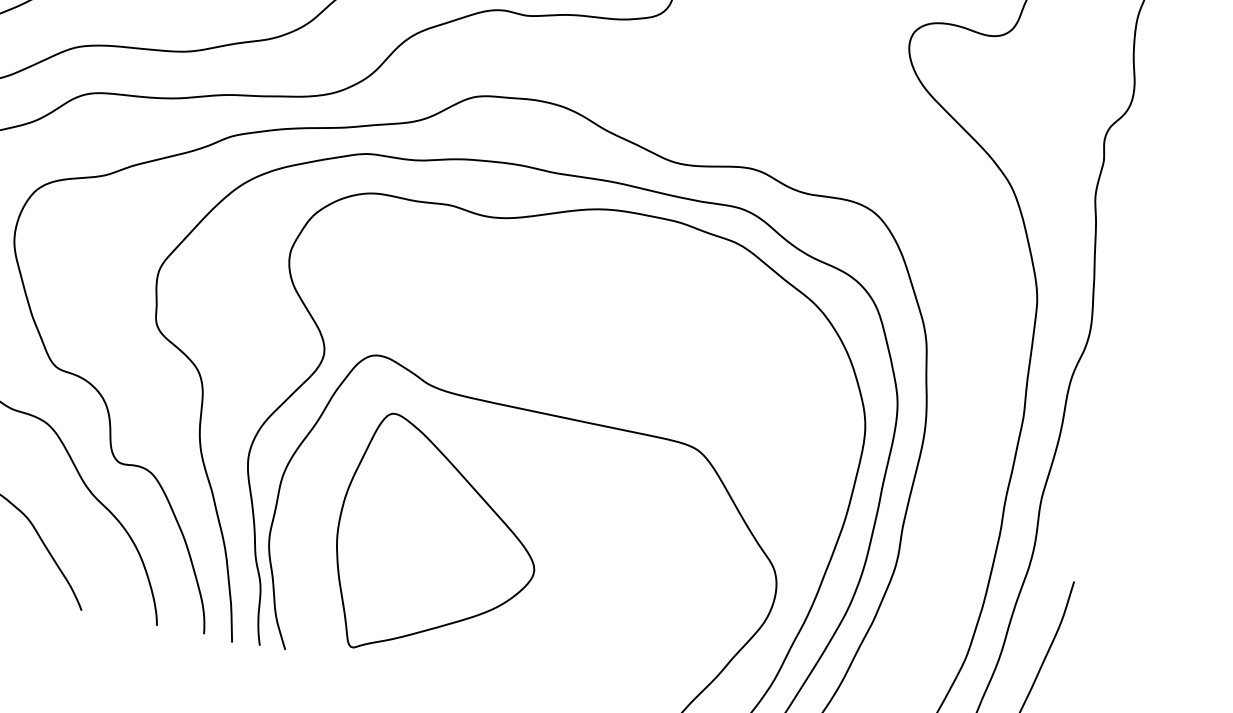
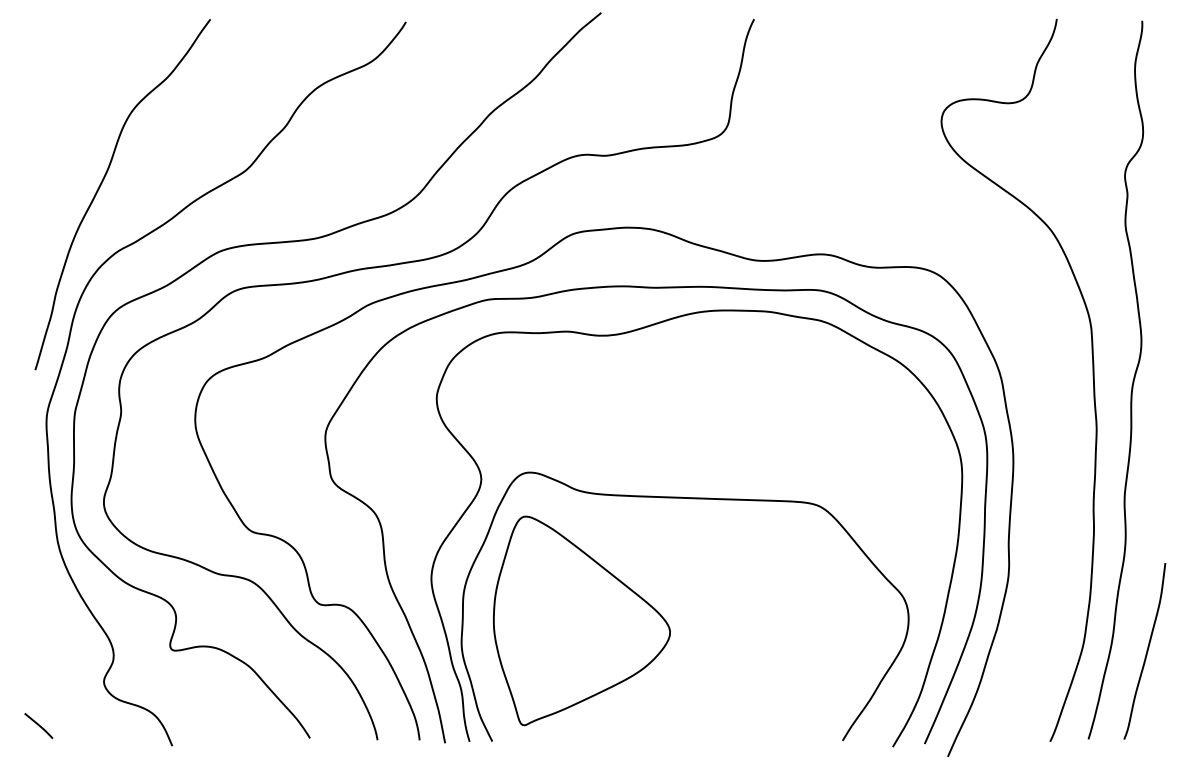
part: (437, 541) -> (581, 620), moved

